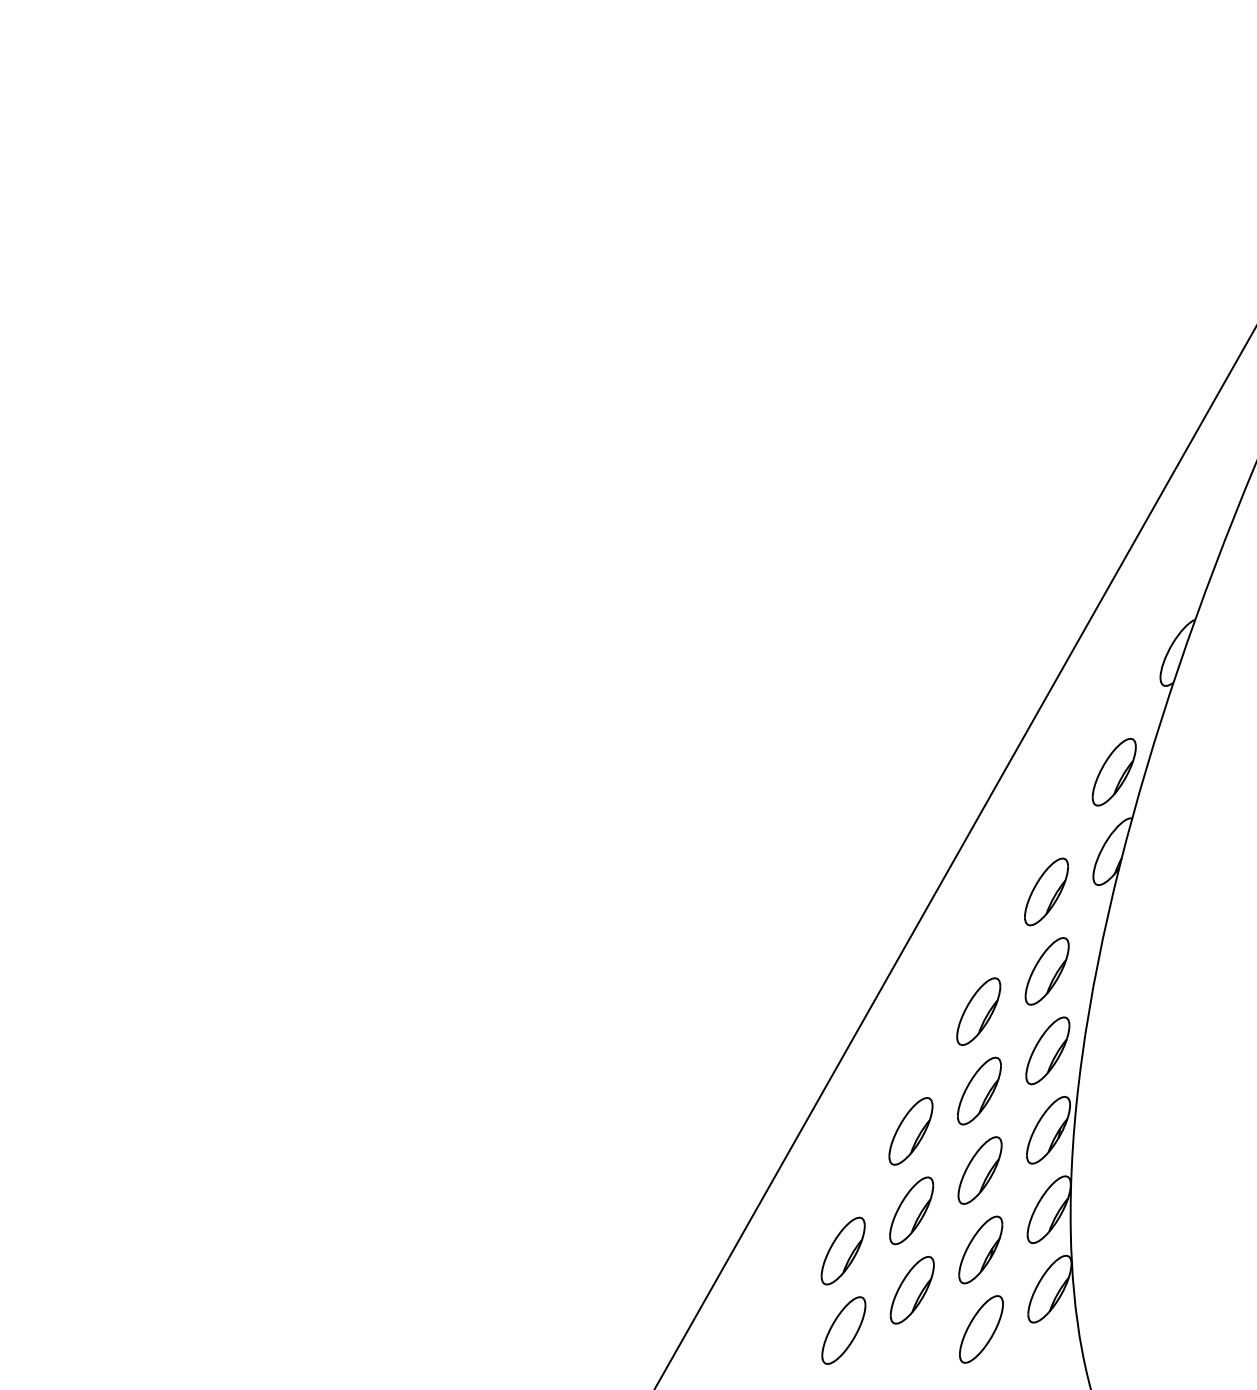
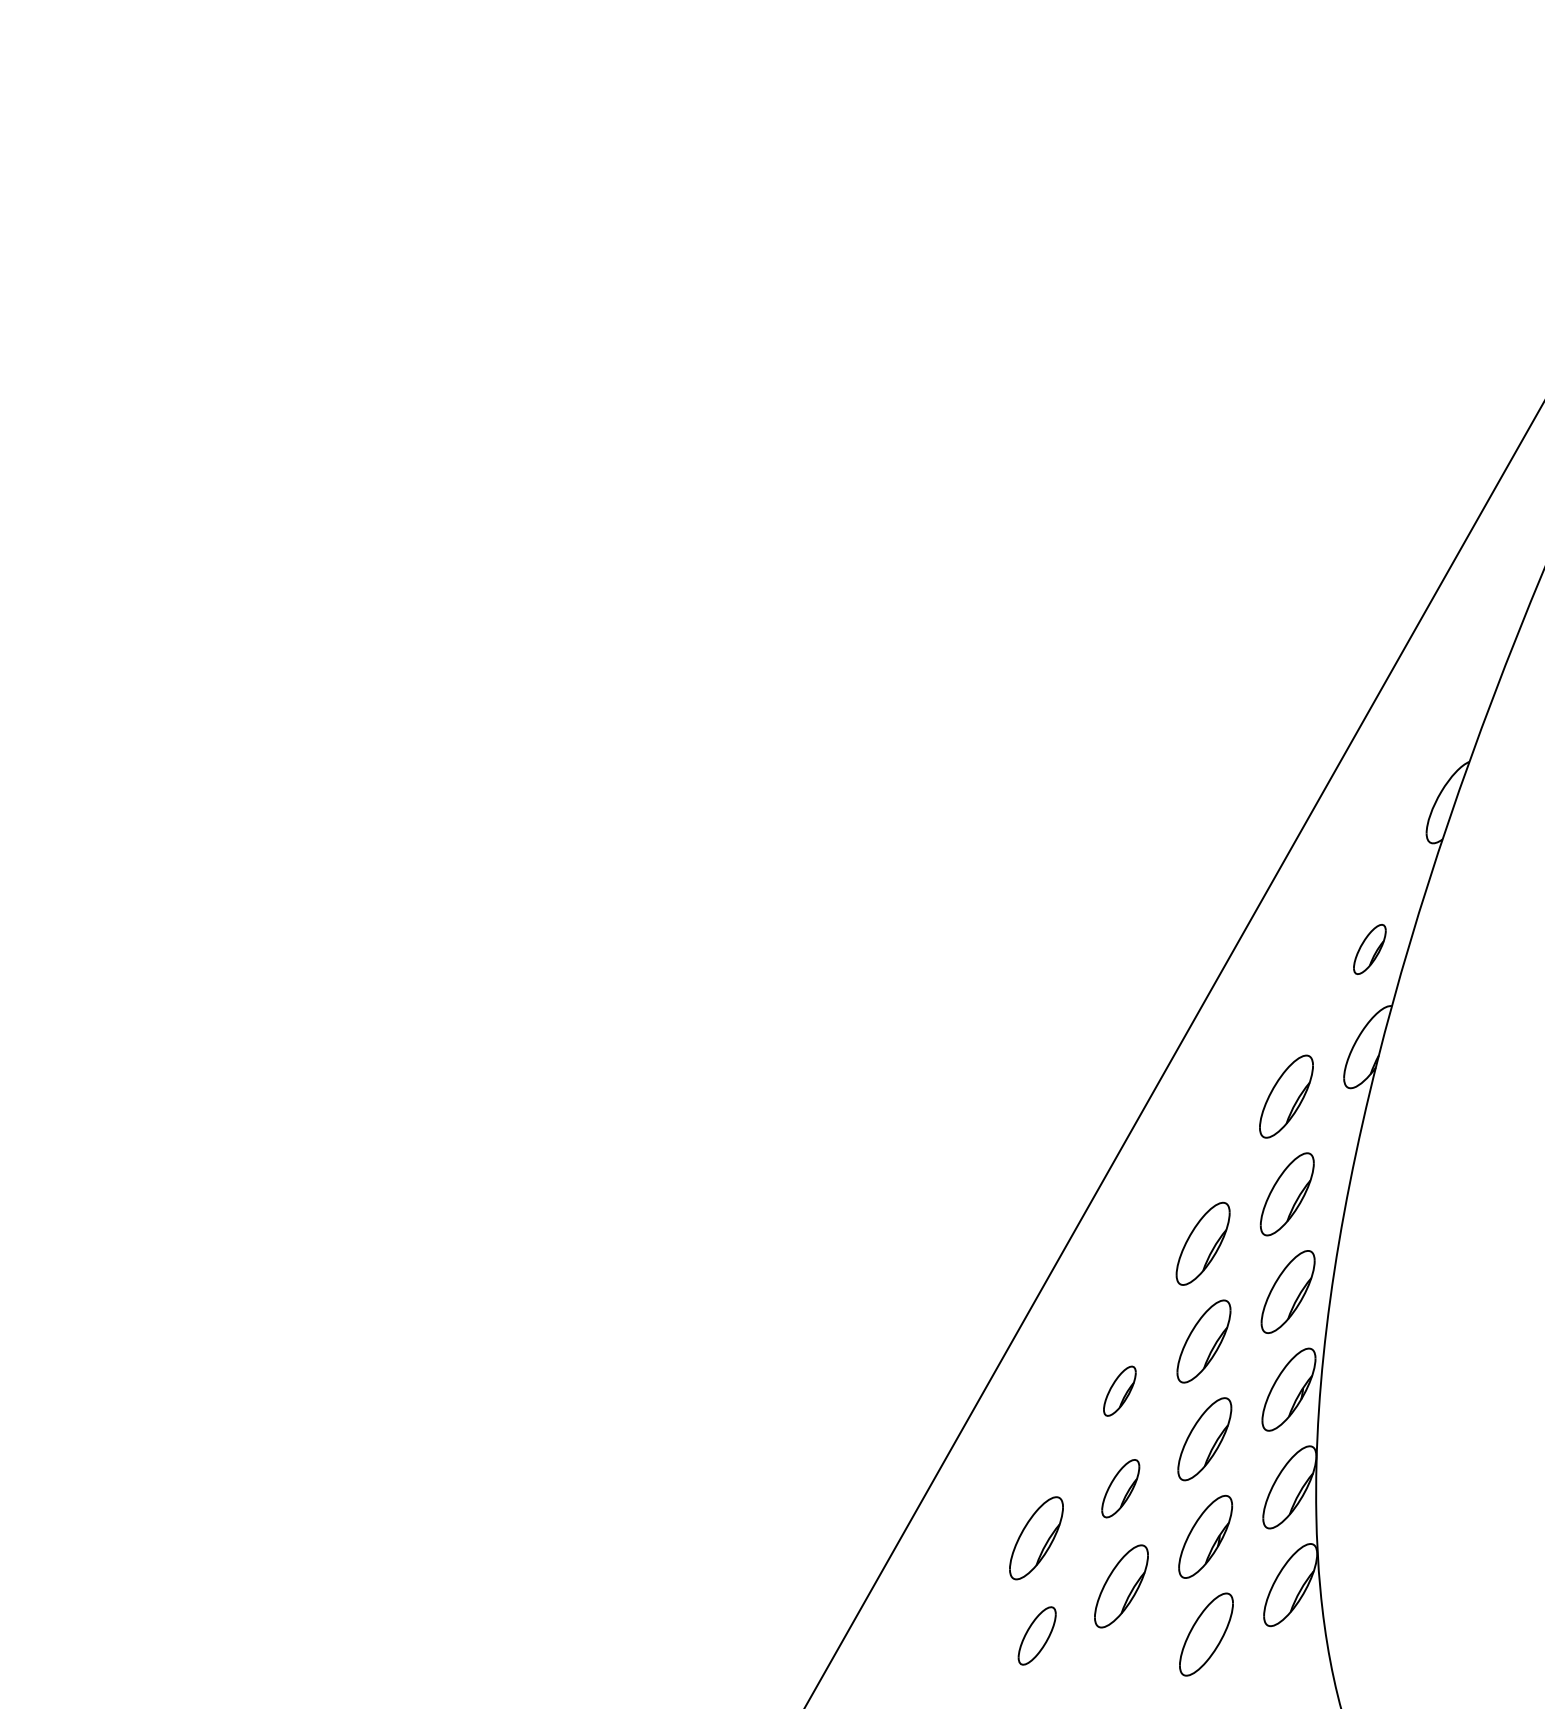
part: (1114, 772) -> (1369, 949), size x0.6
part: (910, 1131) -> (1119, 1391), size x0.6
part: (911, 1210) -> (1120, 1488), size x0.7
part: (843, 1330) -> (1036, 1635), size x0.7

